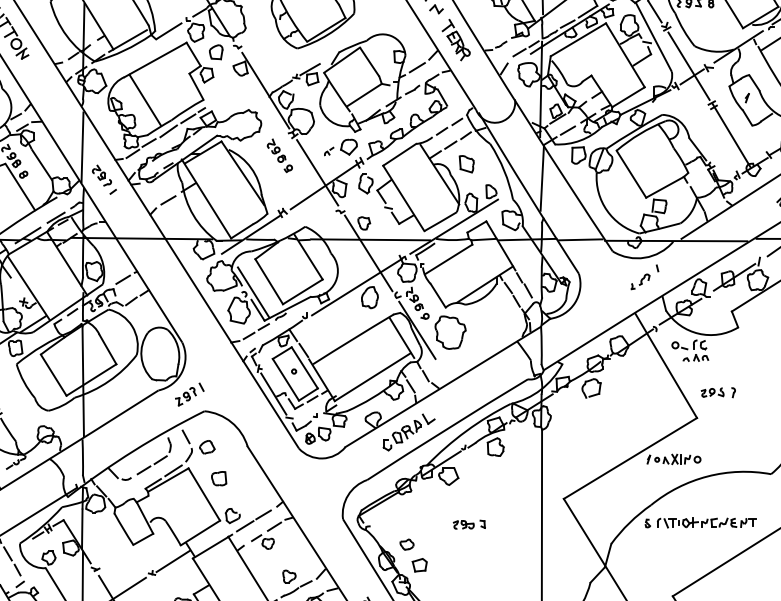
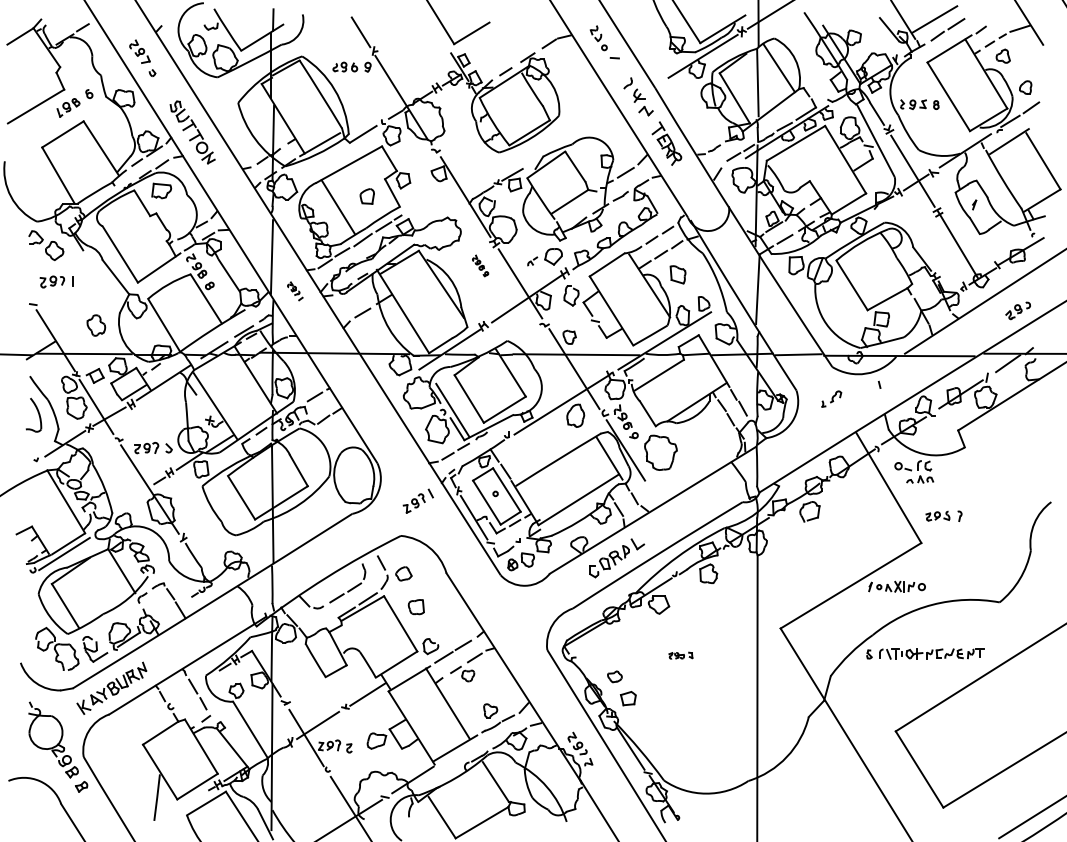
part: (215, 52) -> (366, 196), moved
part: (279, 155) -> (480, 265), size x0.6
part: (104, 179) -> (295, 291), size x0.6
part: (640, 281) -> (831, 398), moved
part: (188, 393) -> (417, 500), moved
part: (469, 524) -> (680, 655), size x0.7

